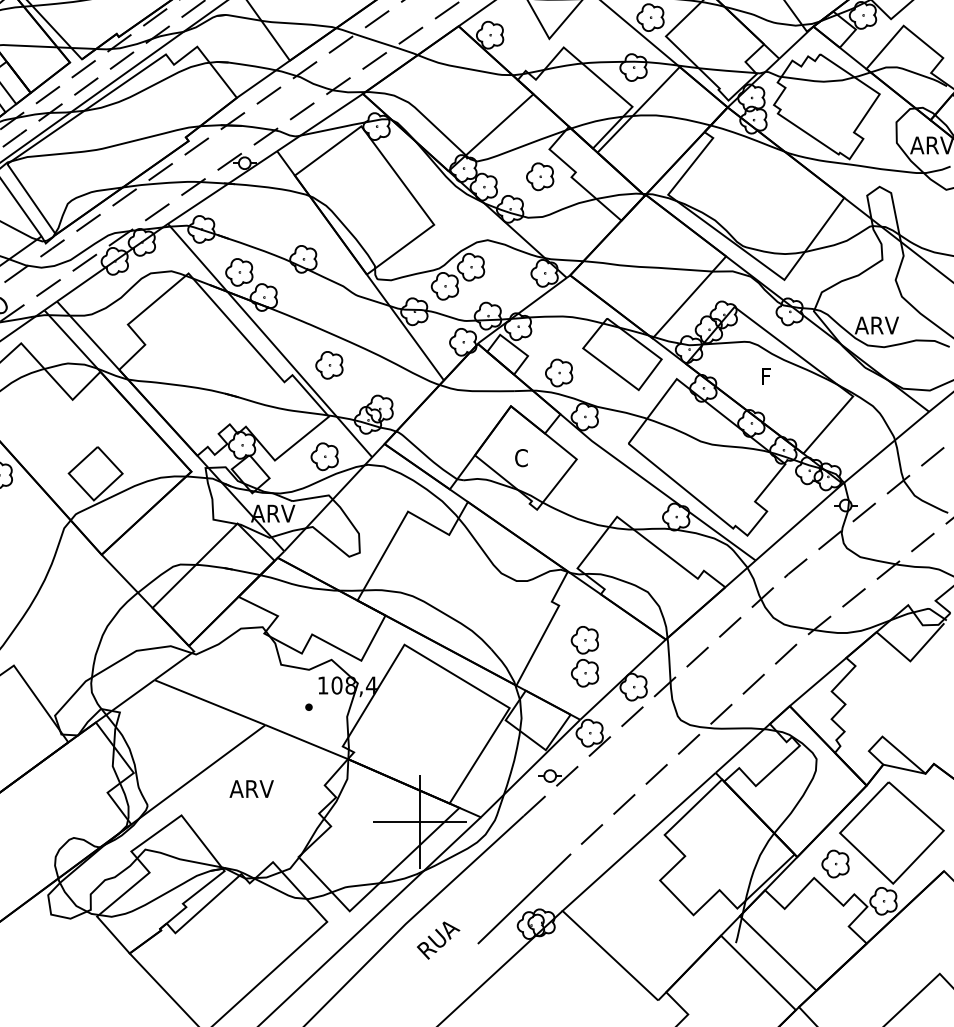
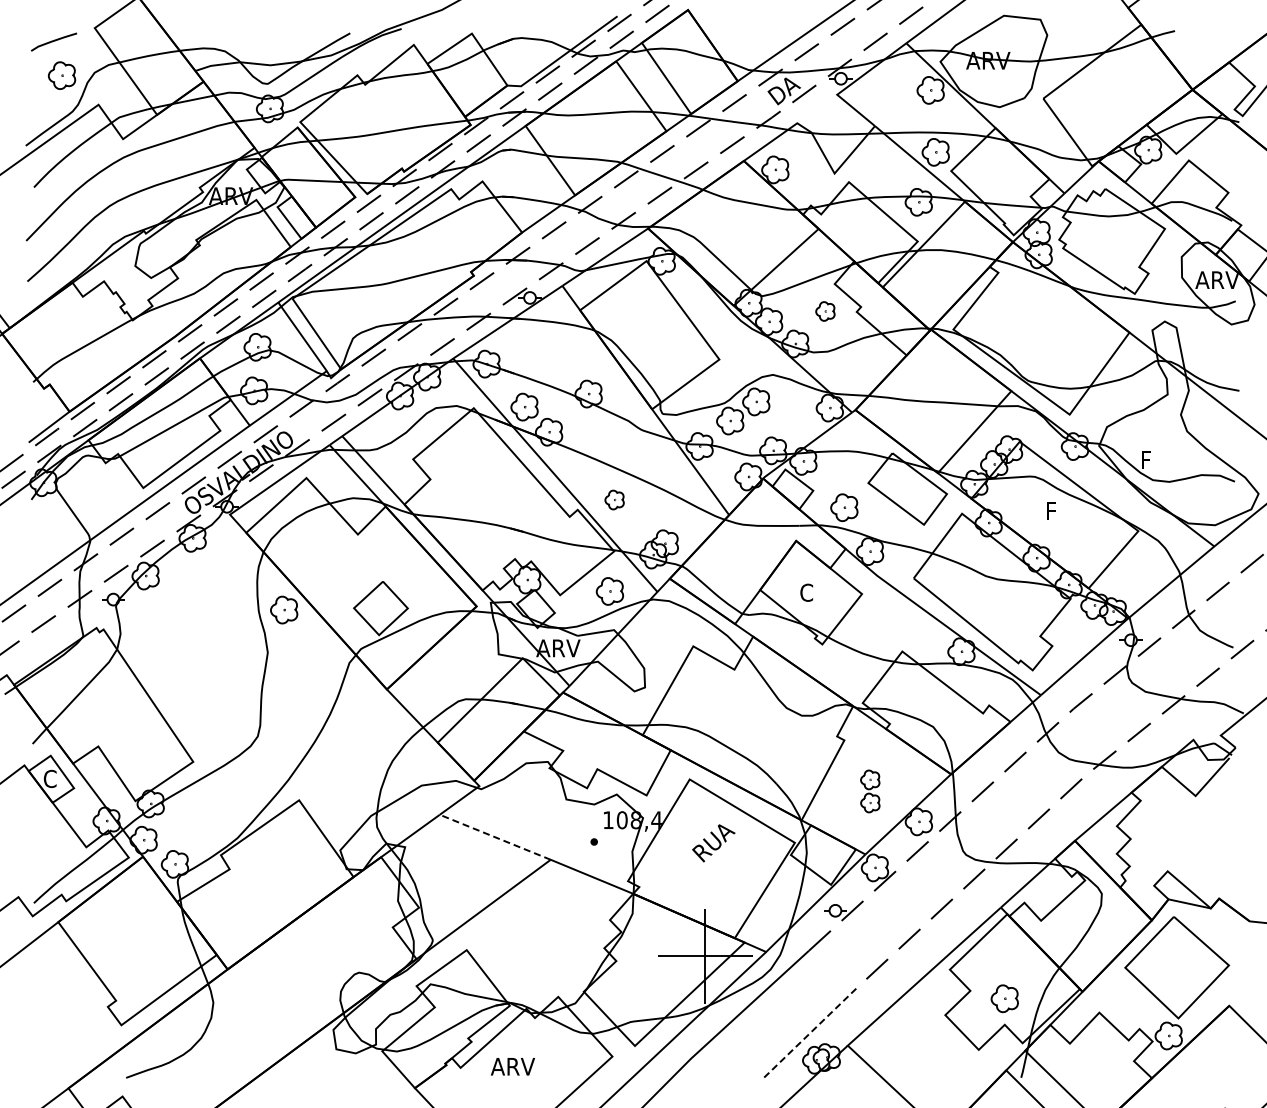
part: (540, 176) -> (825, 311), size x0.7
text: (877, 324) -> (1162, 459), ARV -> F
part: (329, 364) -> (614, 499), size x0.7
part: (585, 656) -> (870, 791), size x0.7
line: (210, 702) -> (495, 837), solid -> dashed
text: (251, 788) -> (512, 1066), moved
part: (835, 863) -> (1004, 998), moved
line: (524, 898) -> (809, 1033), solid -> dashed
text: (438, 940) -> (713, 843), moved

